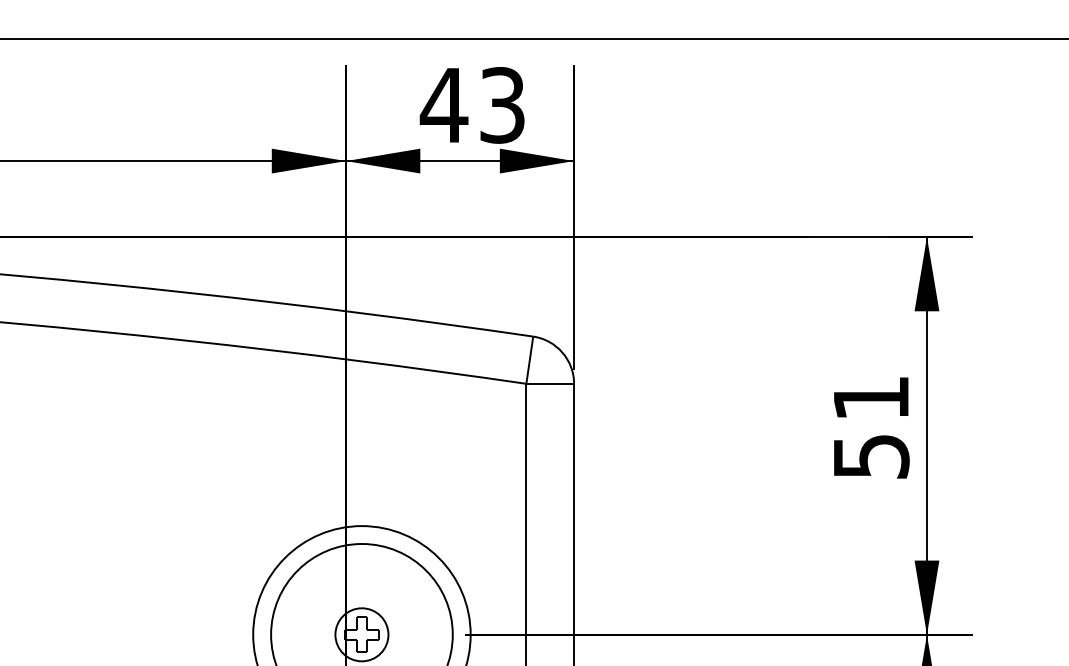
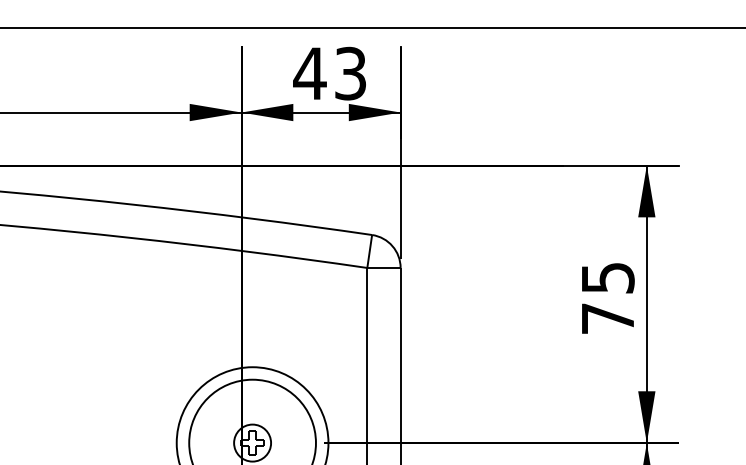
text: (872, 427) -> (608, 298), 51 -> 75

